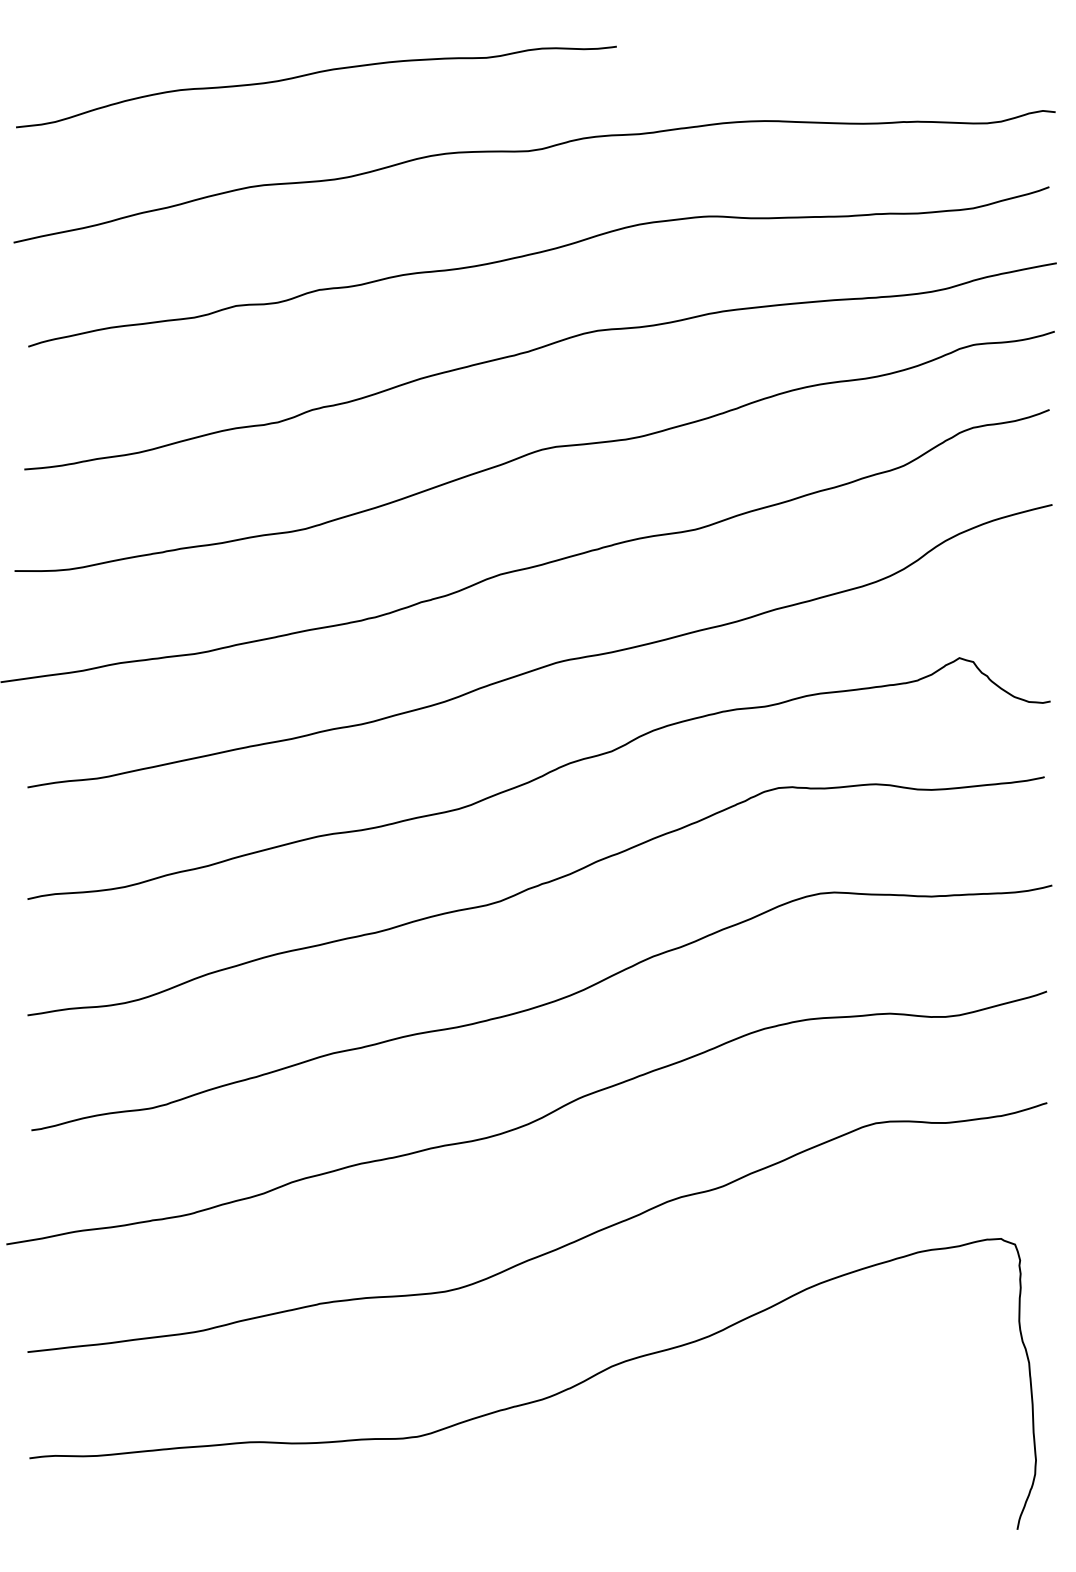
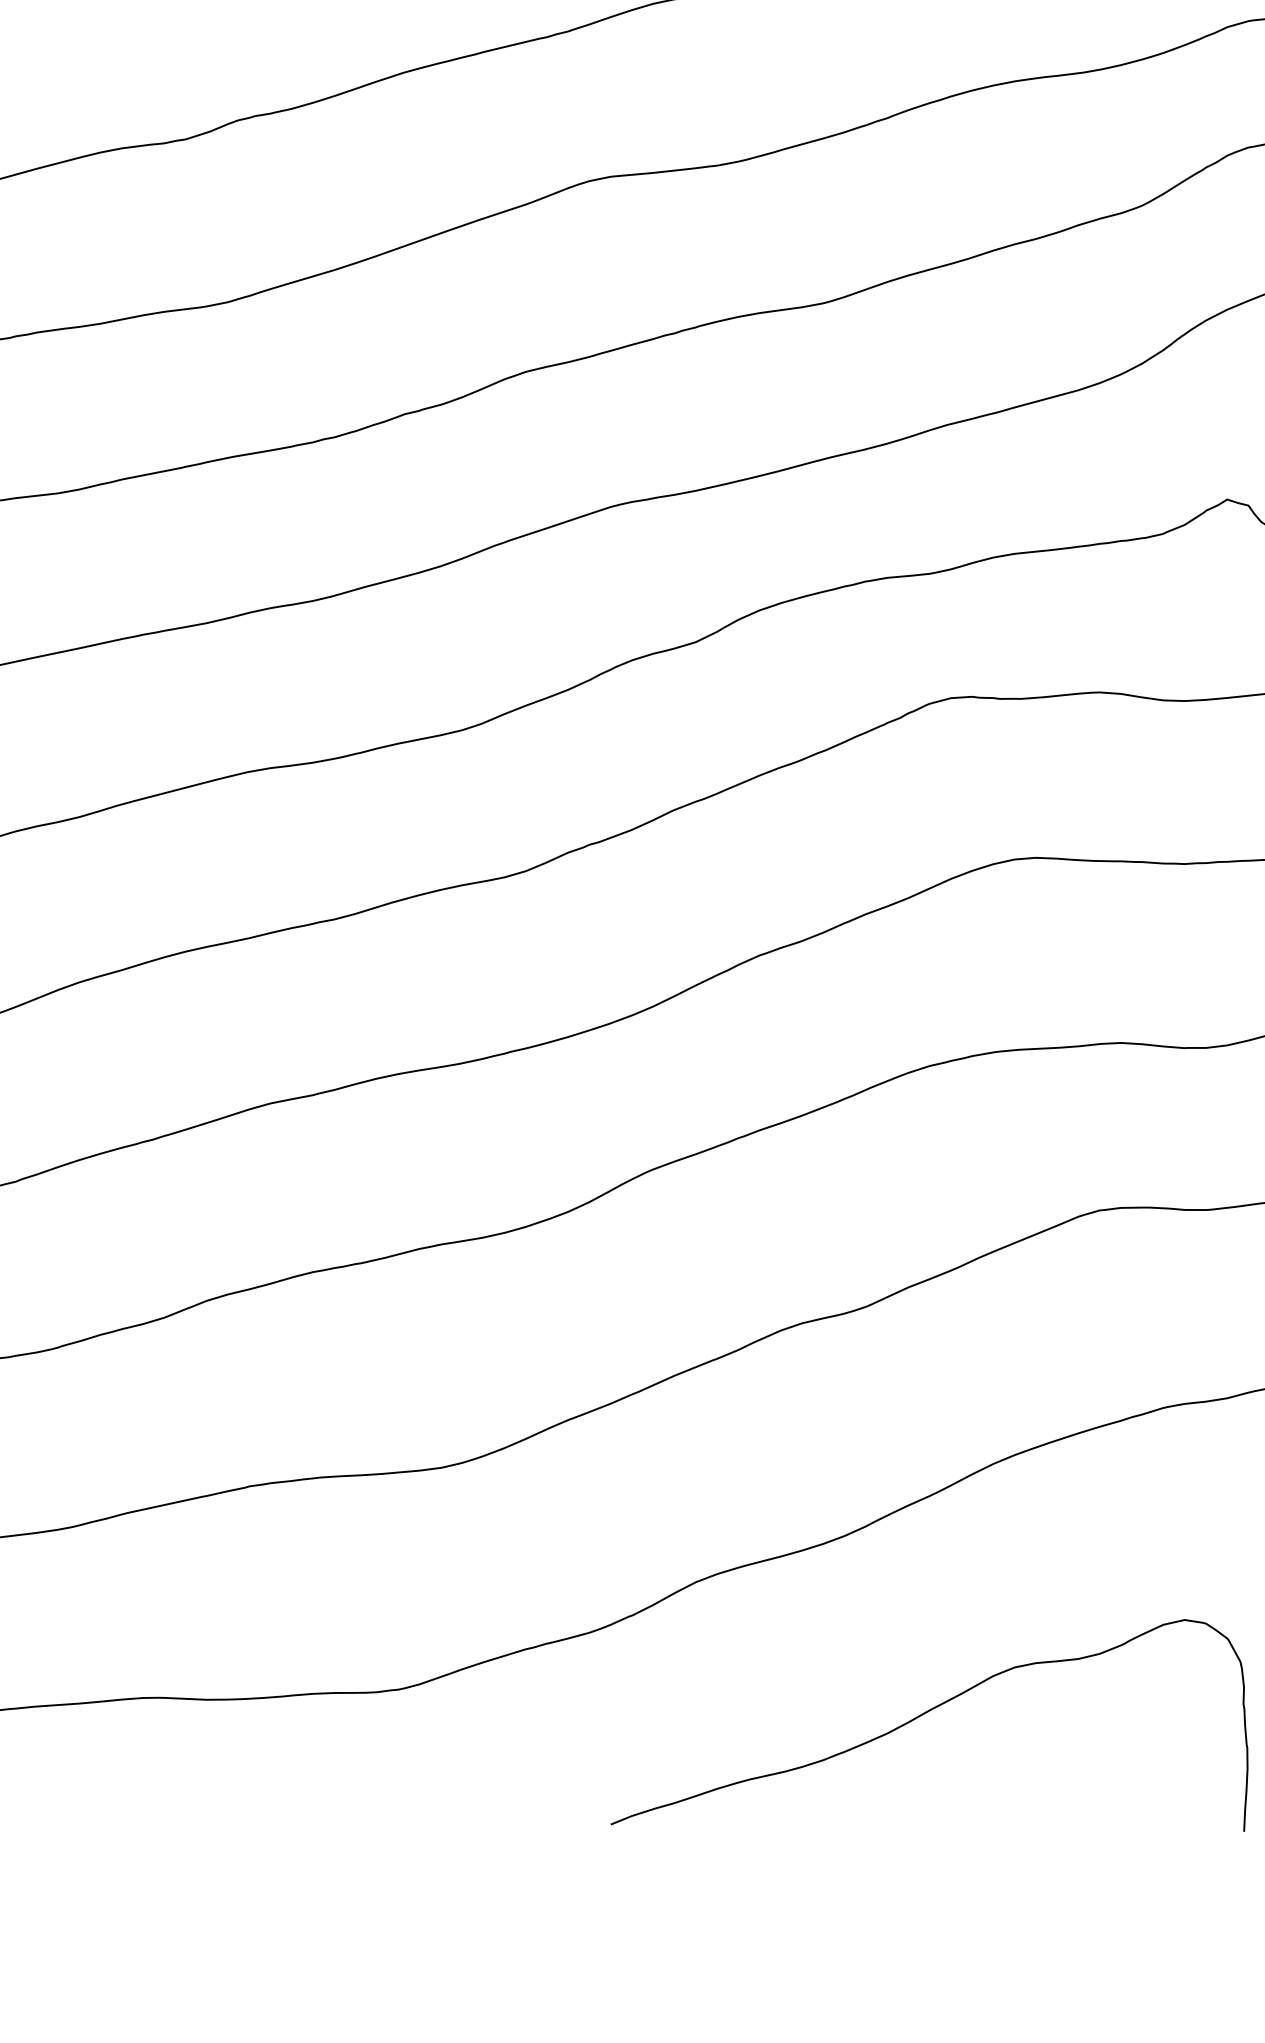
curve: (761, 1453) -> (924, 1715), added

